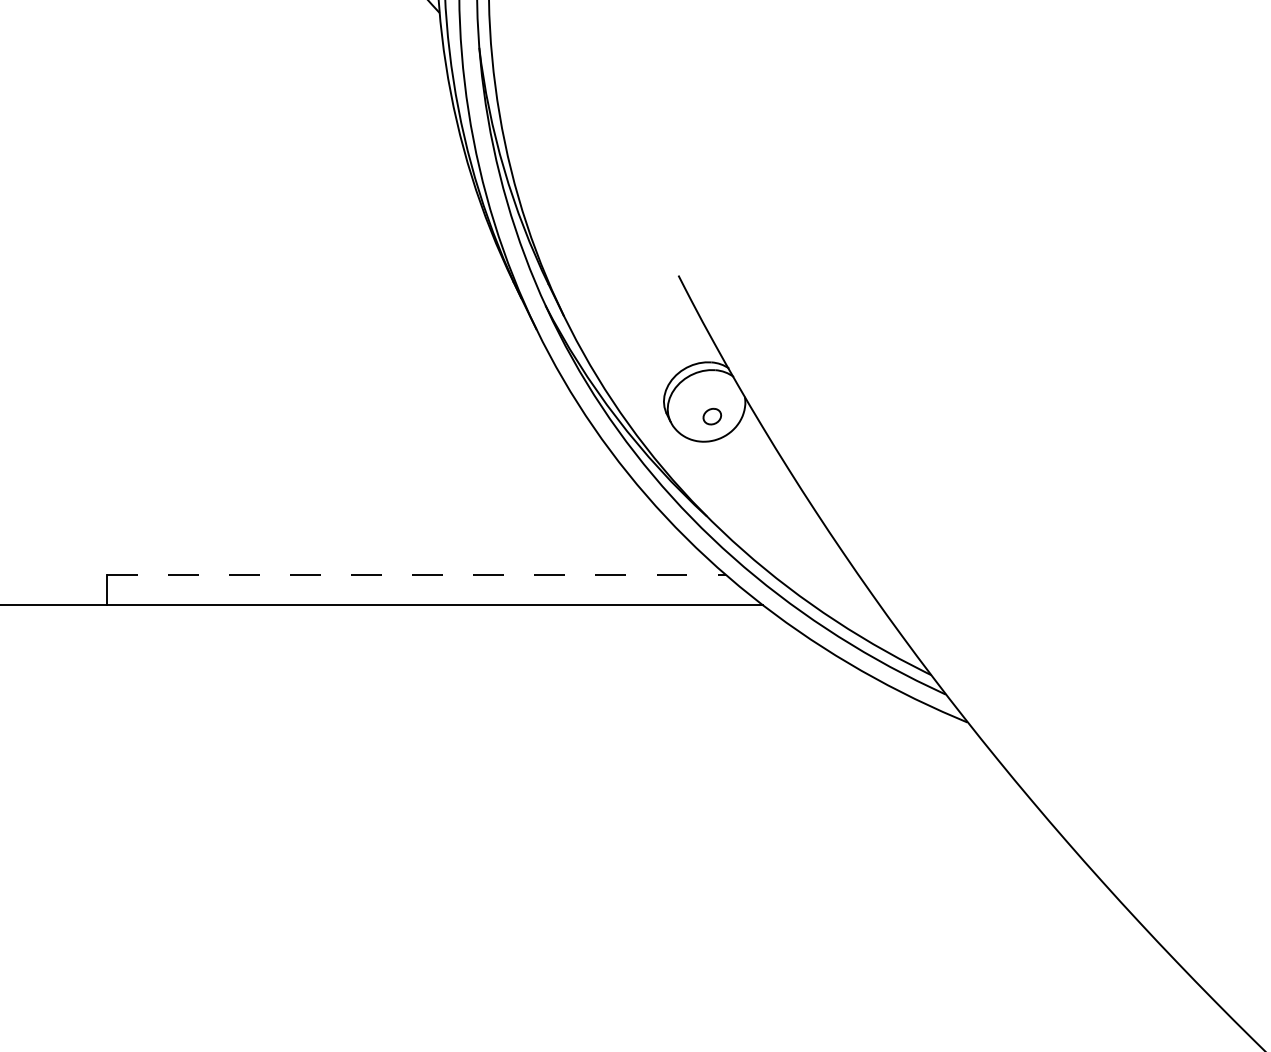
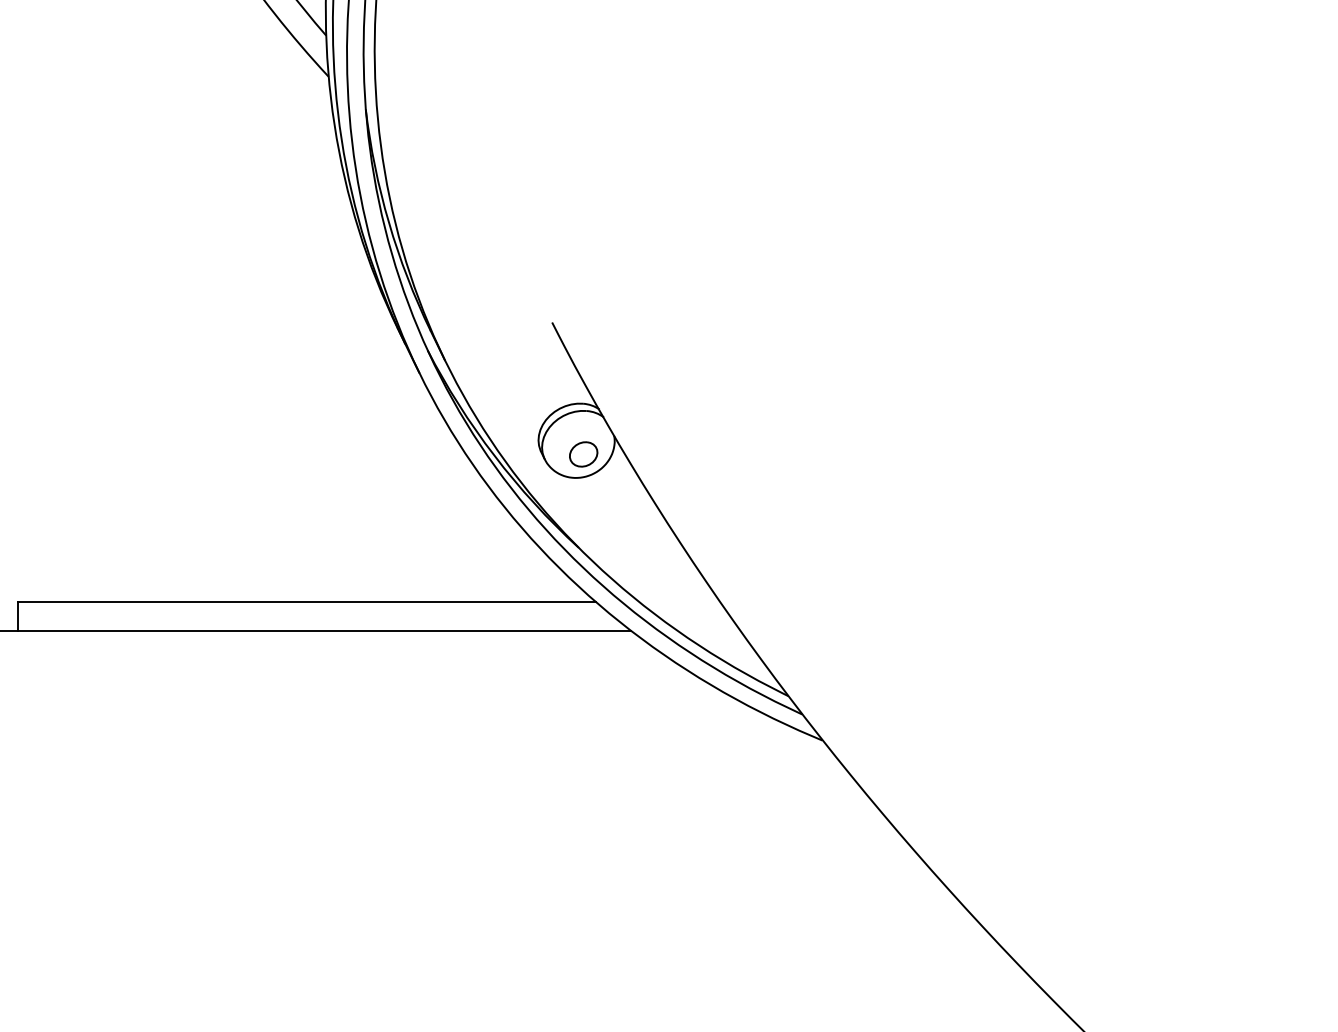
part: (712, 416) -> (583, 454), size x1.67
line: (416, 574) -> (307, 602), dashed -> solid

